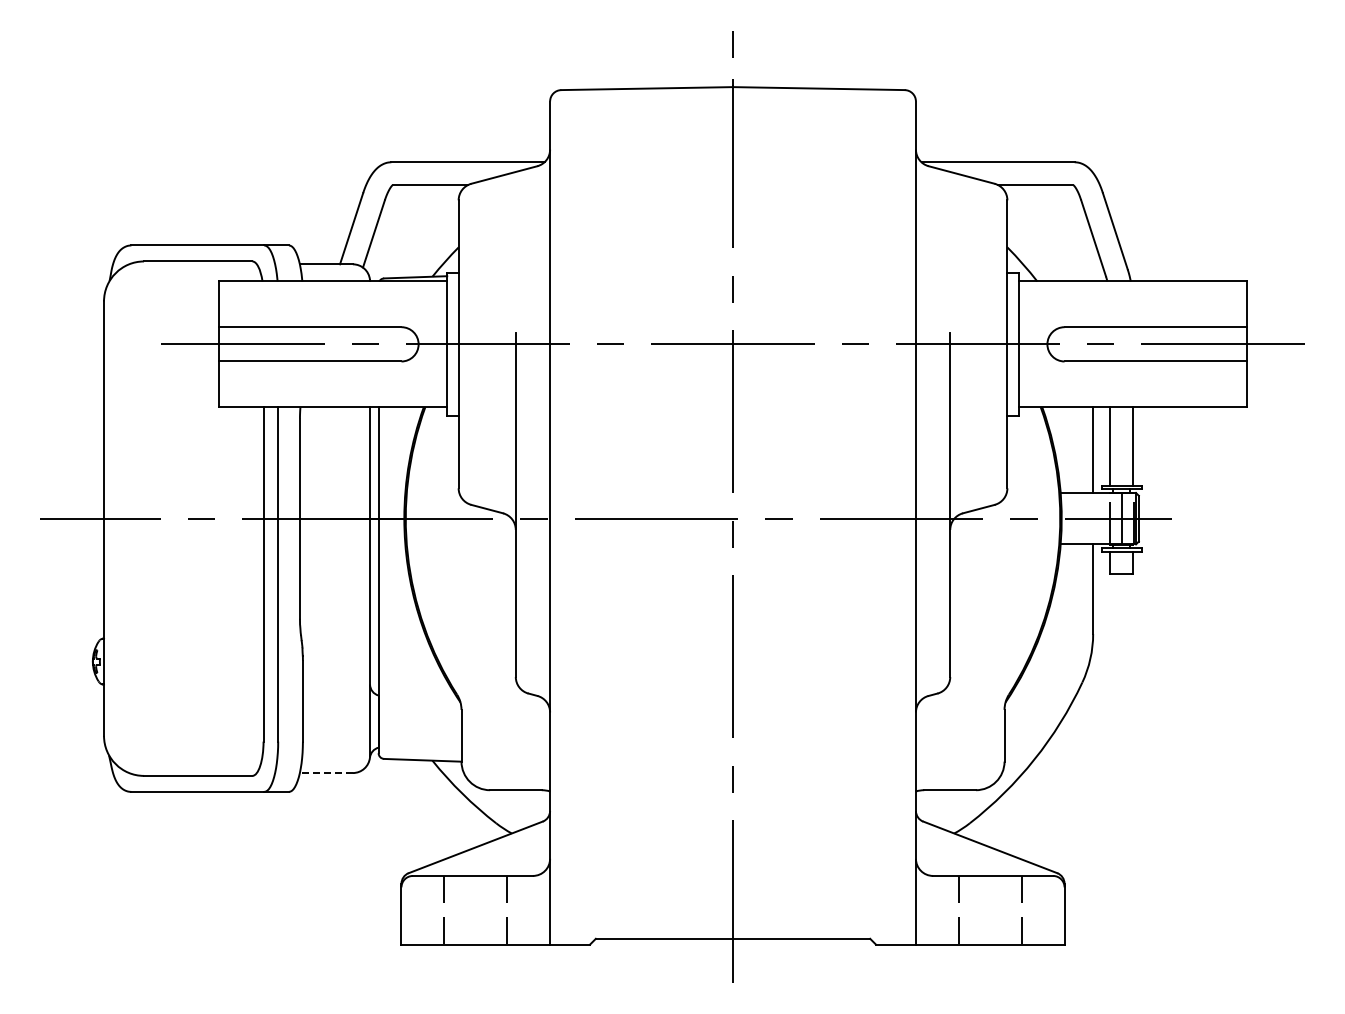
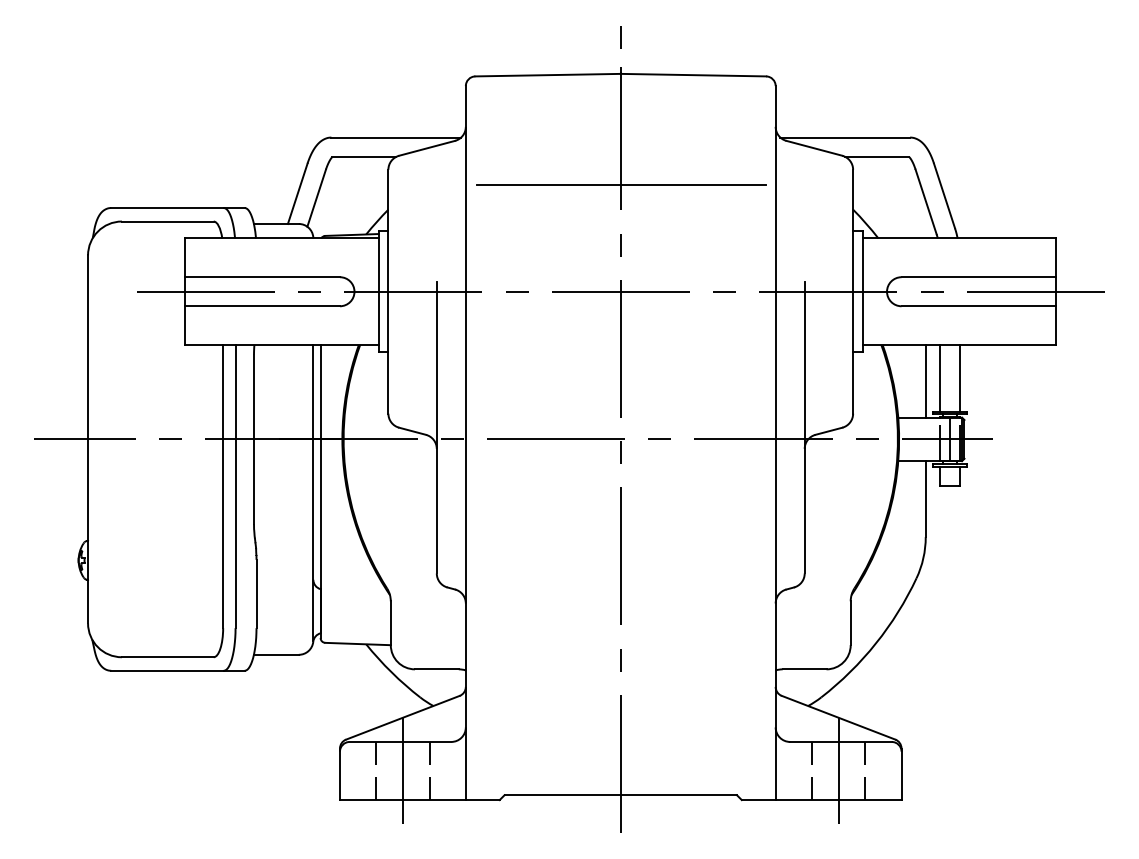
line: (732, 218) -> (620, 185), added
line: (326, 773) -> (276, 655), dashed -> solid
line: (475, 910) -> (402, 771), added
line: (990, 910) -> (838, 771), added

